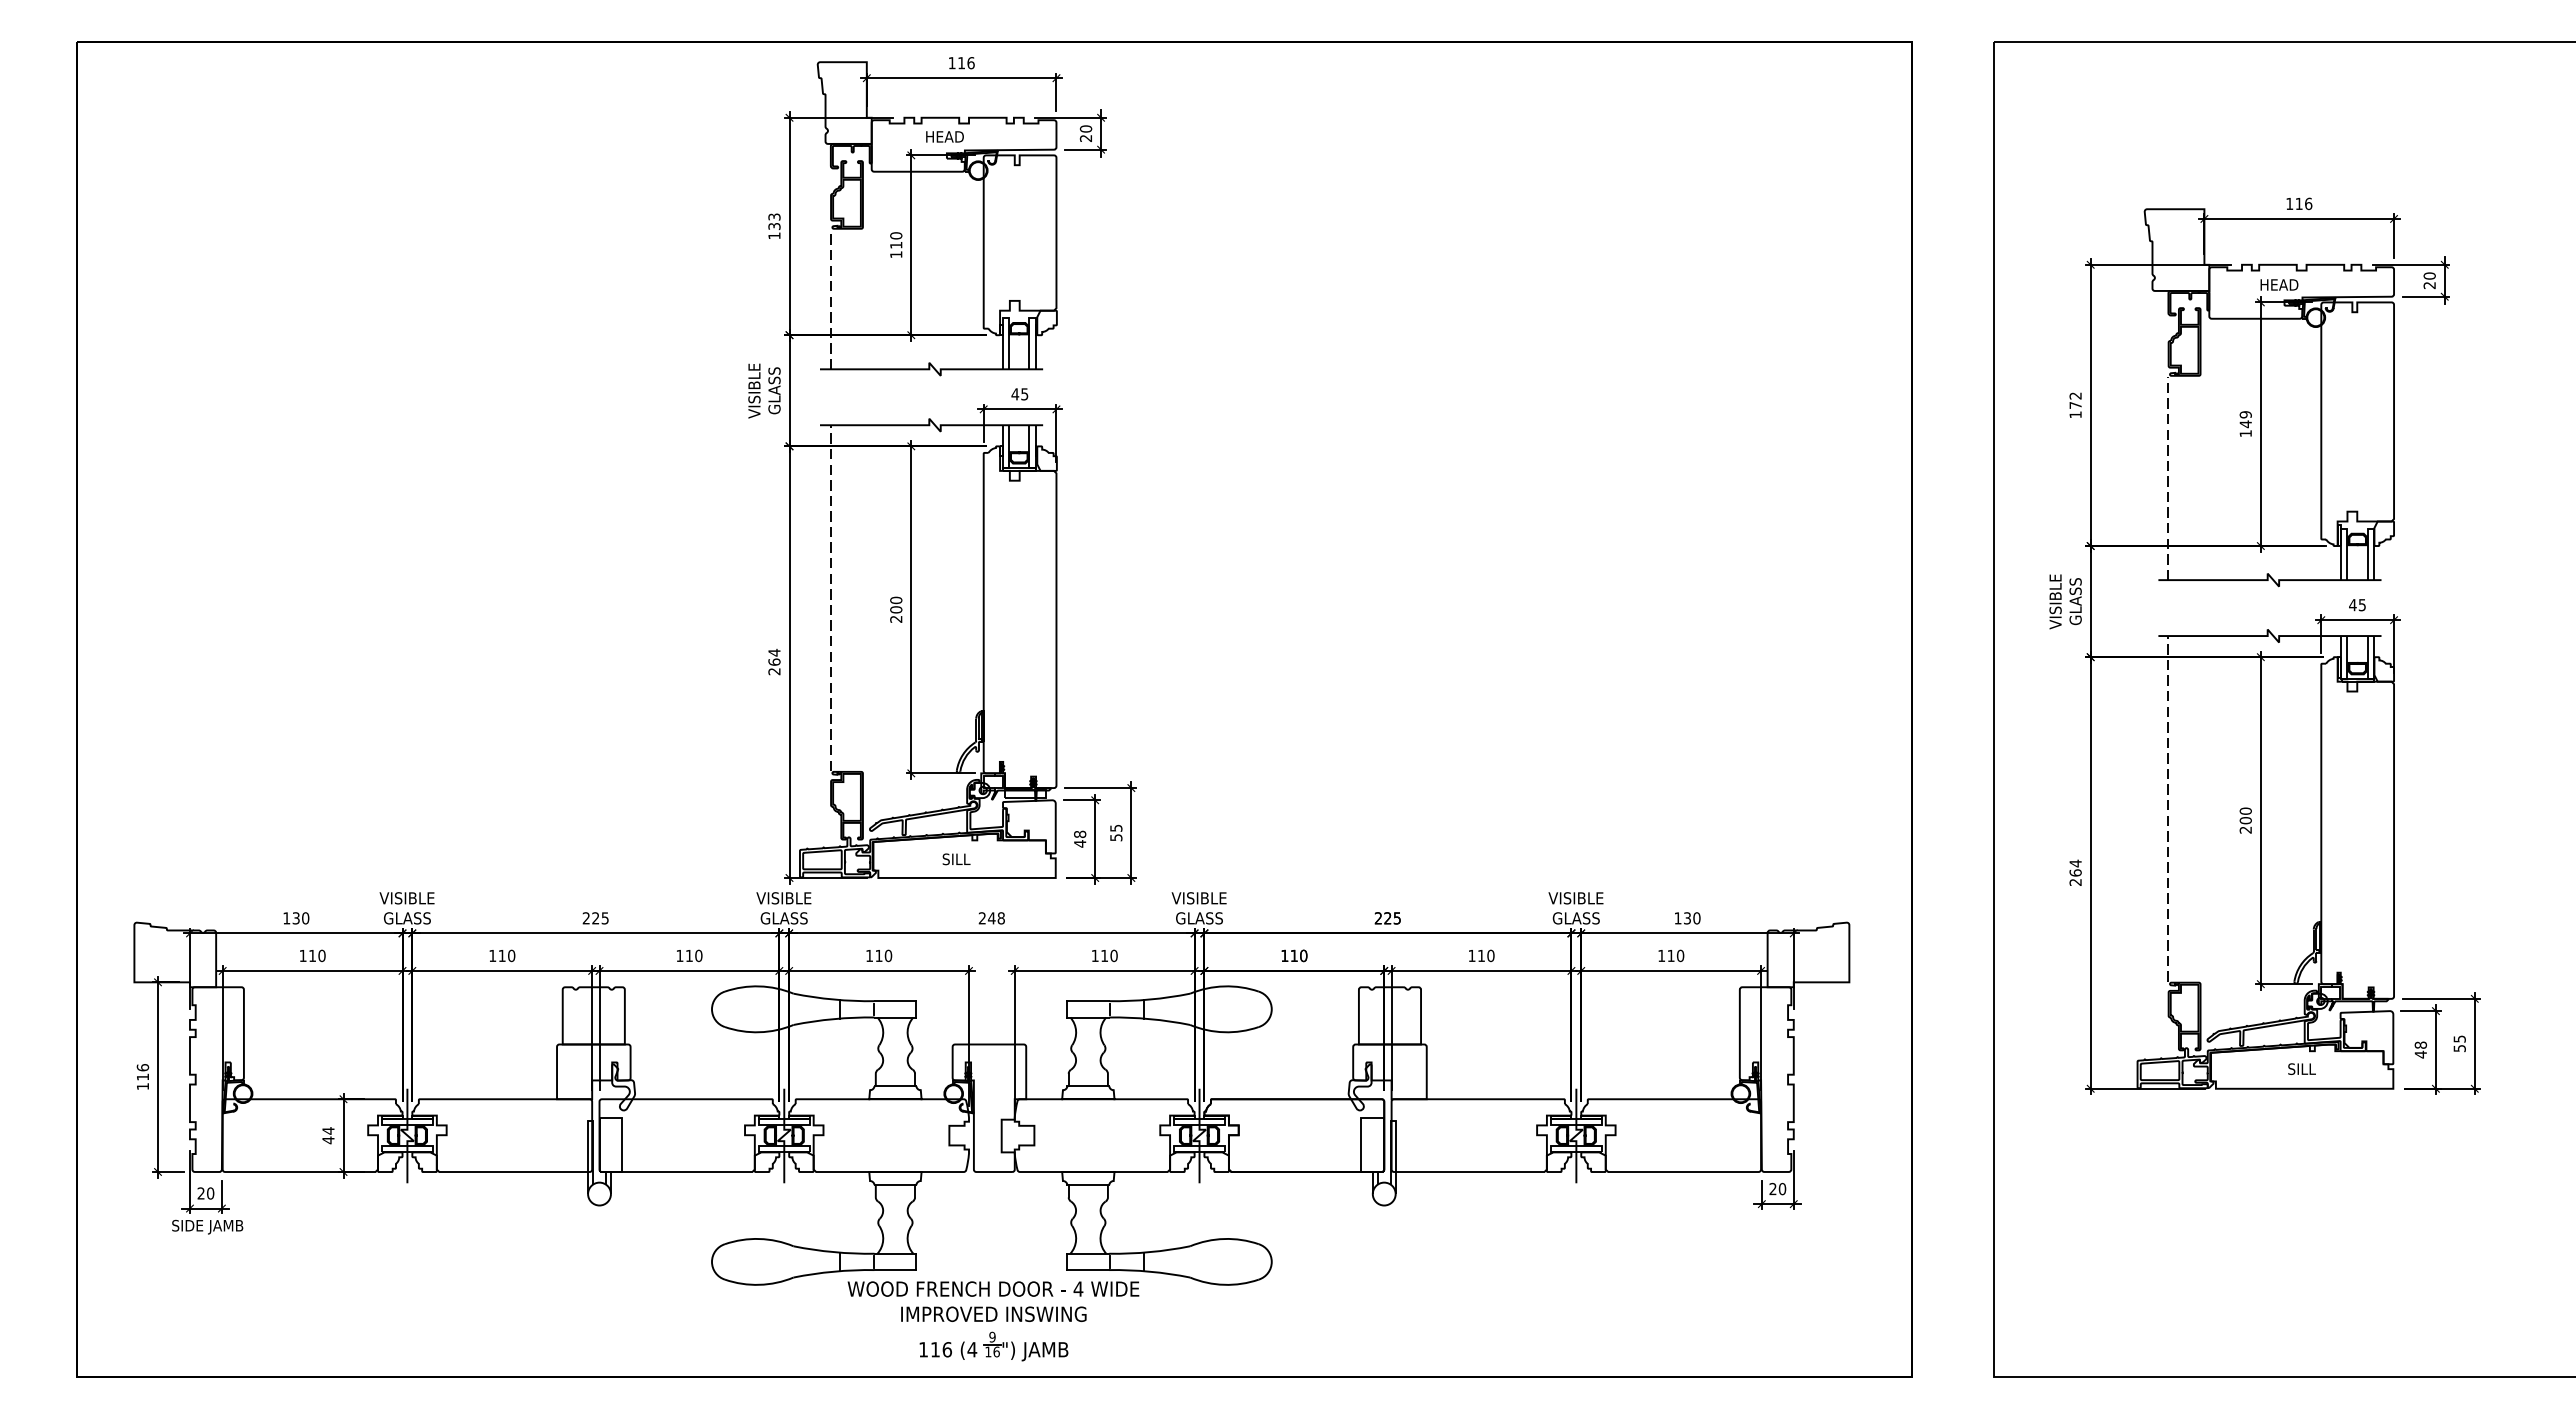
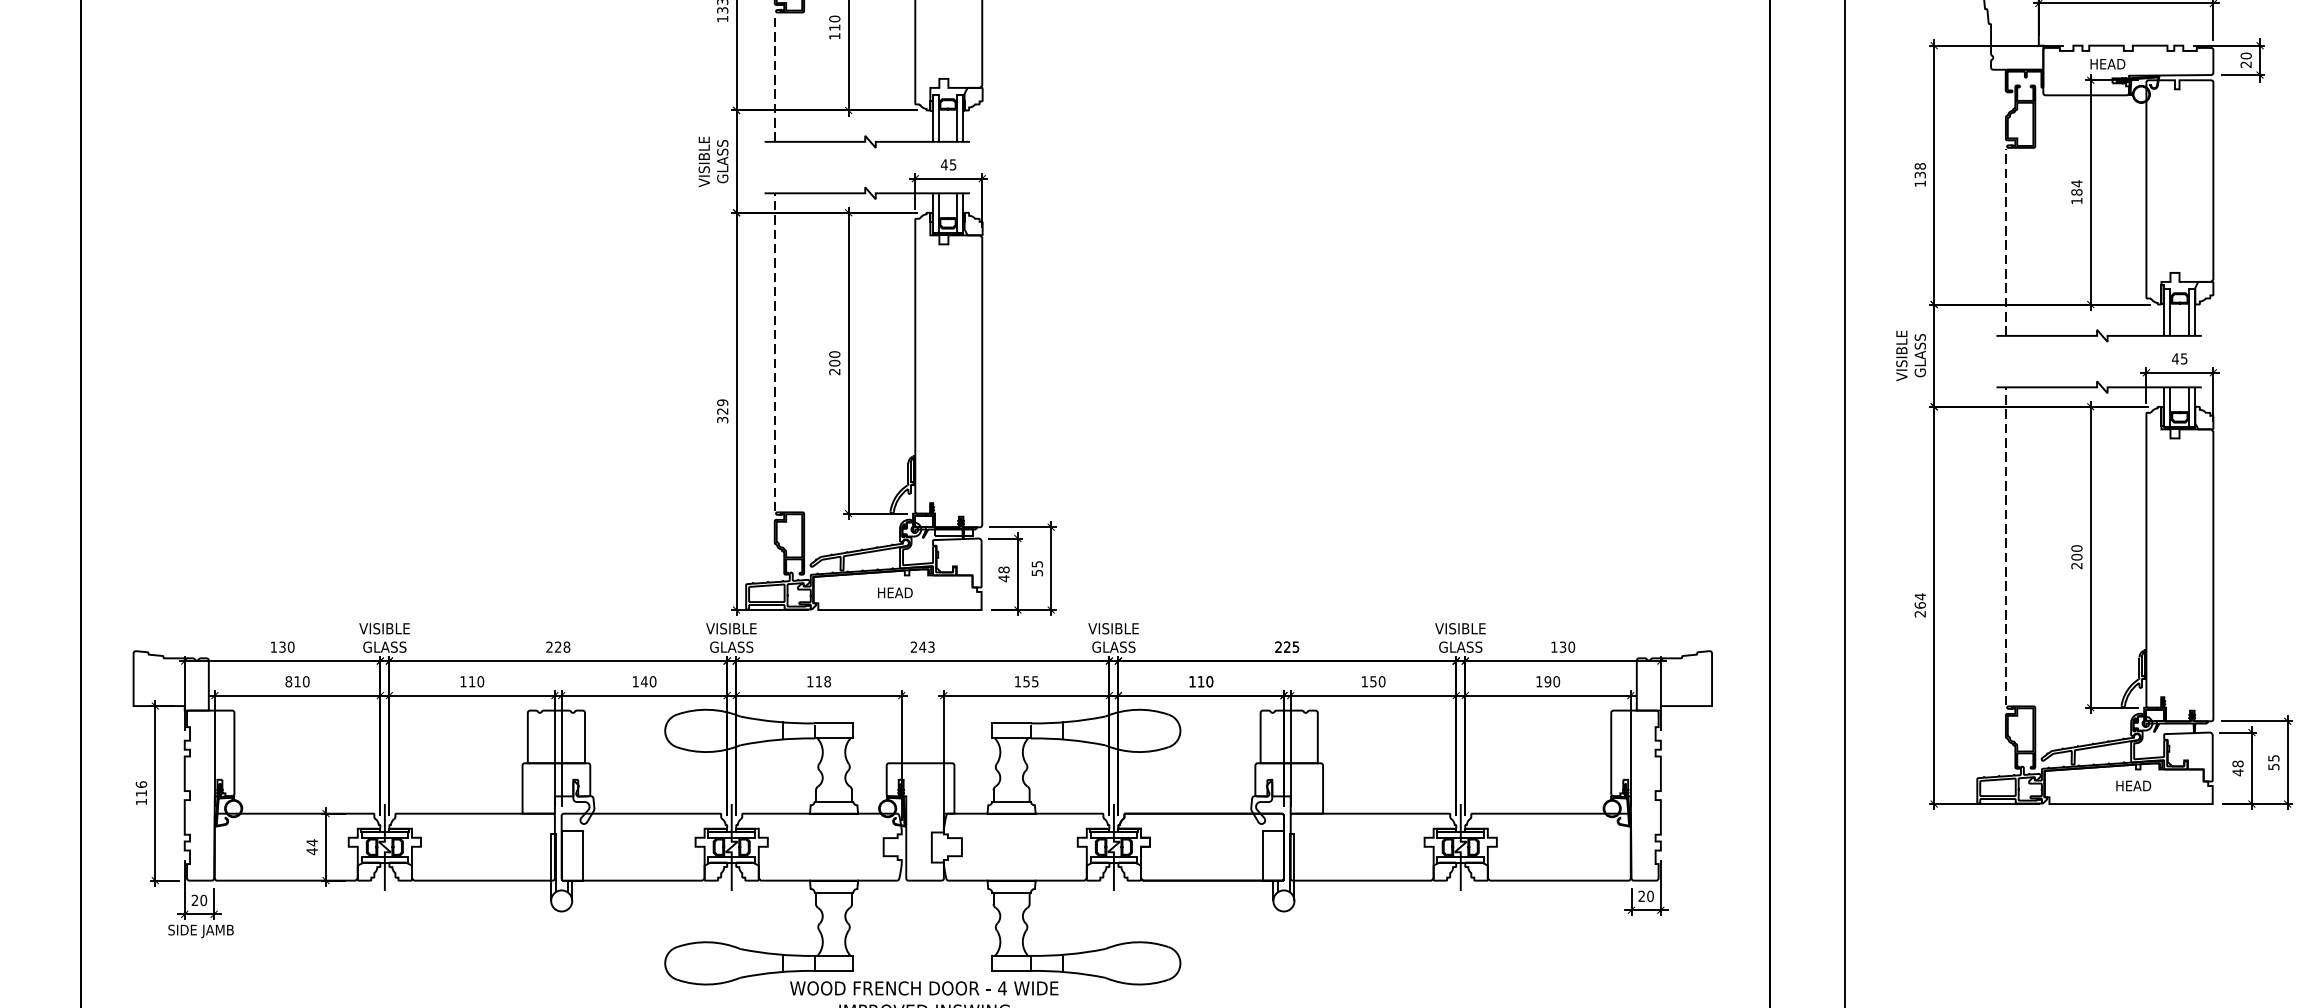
text: (2075, 400) -> (1920, 170), 172 -> 138
text: (2245, 419) -> (2076, 188), 149 -> 184
text: (774, 661) -> (722, 410), 264 -> 329
text: (961, 859) -> (894, 593), SILL -> HEAD
text: (604, 918) -> (566, 647), 225 -> 228
text: (1000, 918) -> (930, 647), 248 -> 243
text: (302, 955) -> (288, 681), 110 -> 810
text: (689, 955) -> (644, 681), 110 -> 140
text: (888, 955) -> (827, 681), 110 -> 118
text: (1109, 955) -> (1031, 681), 110 -> 155
text: (1481, 955) -> (1373, 681), 110 -> 150
text: (1670, 955) -> (1547, 681), 110 -> 190
text: (2307, 1068) -> (2133, 785), SILL -> HEAD

